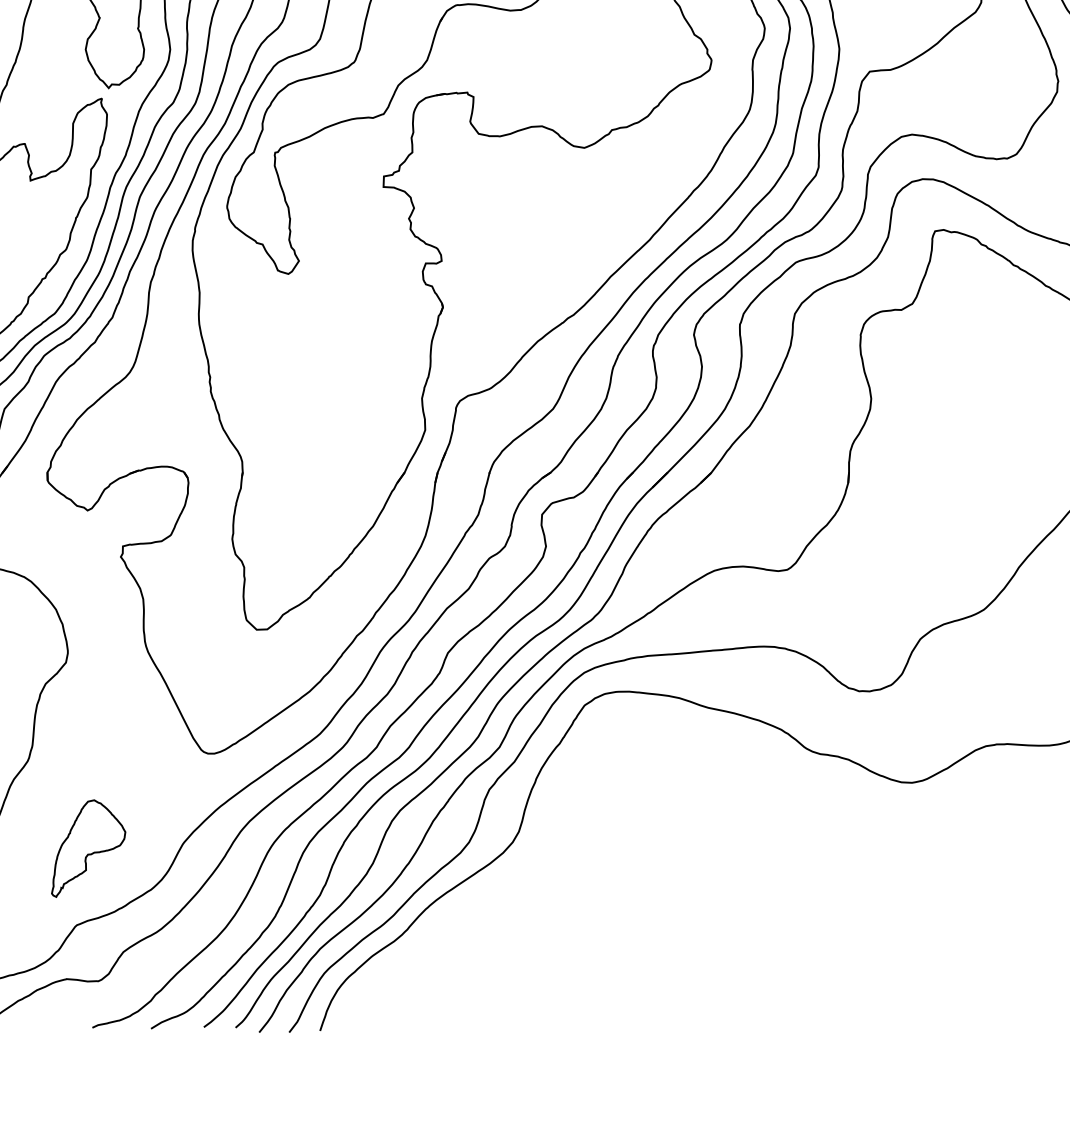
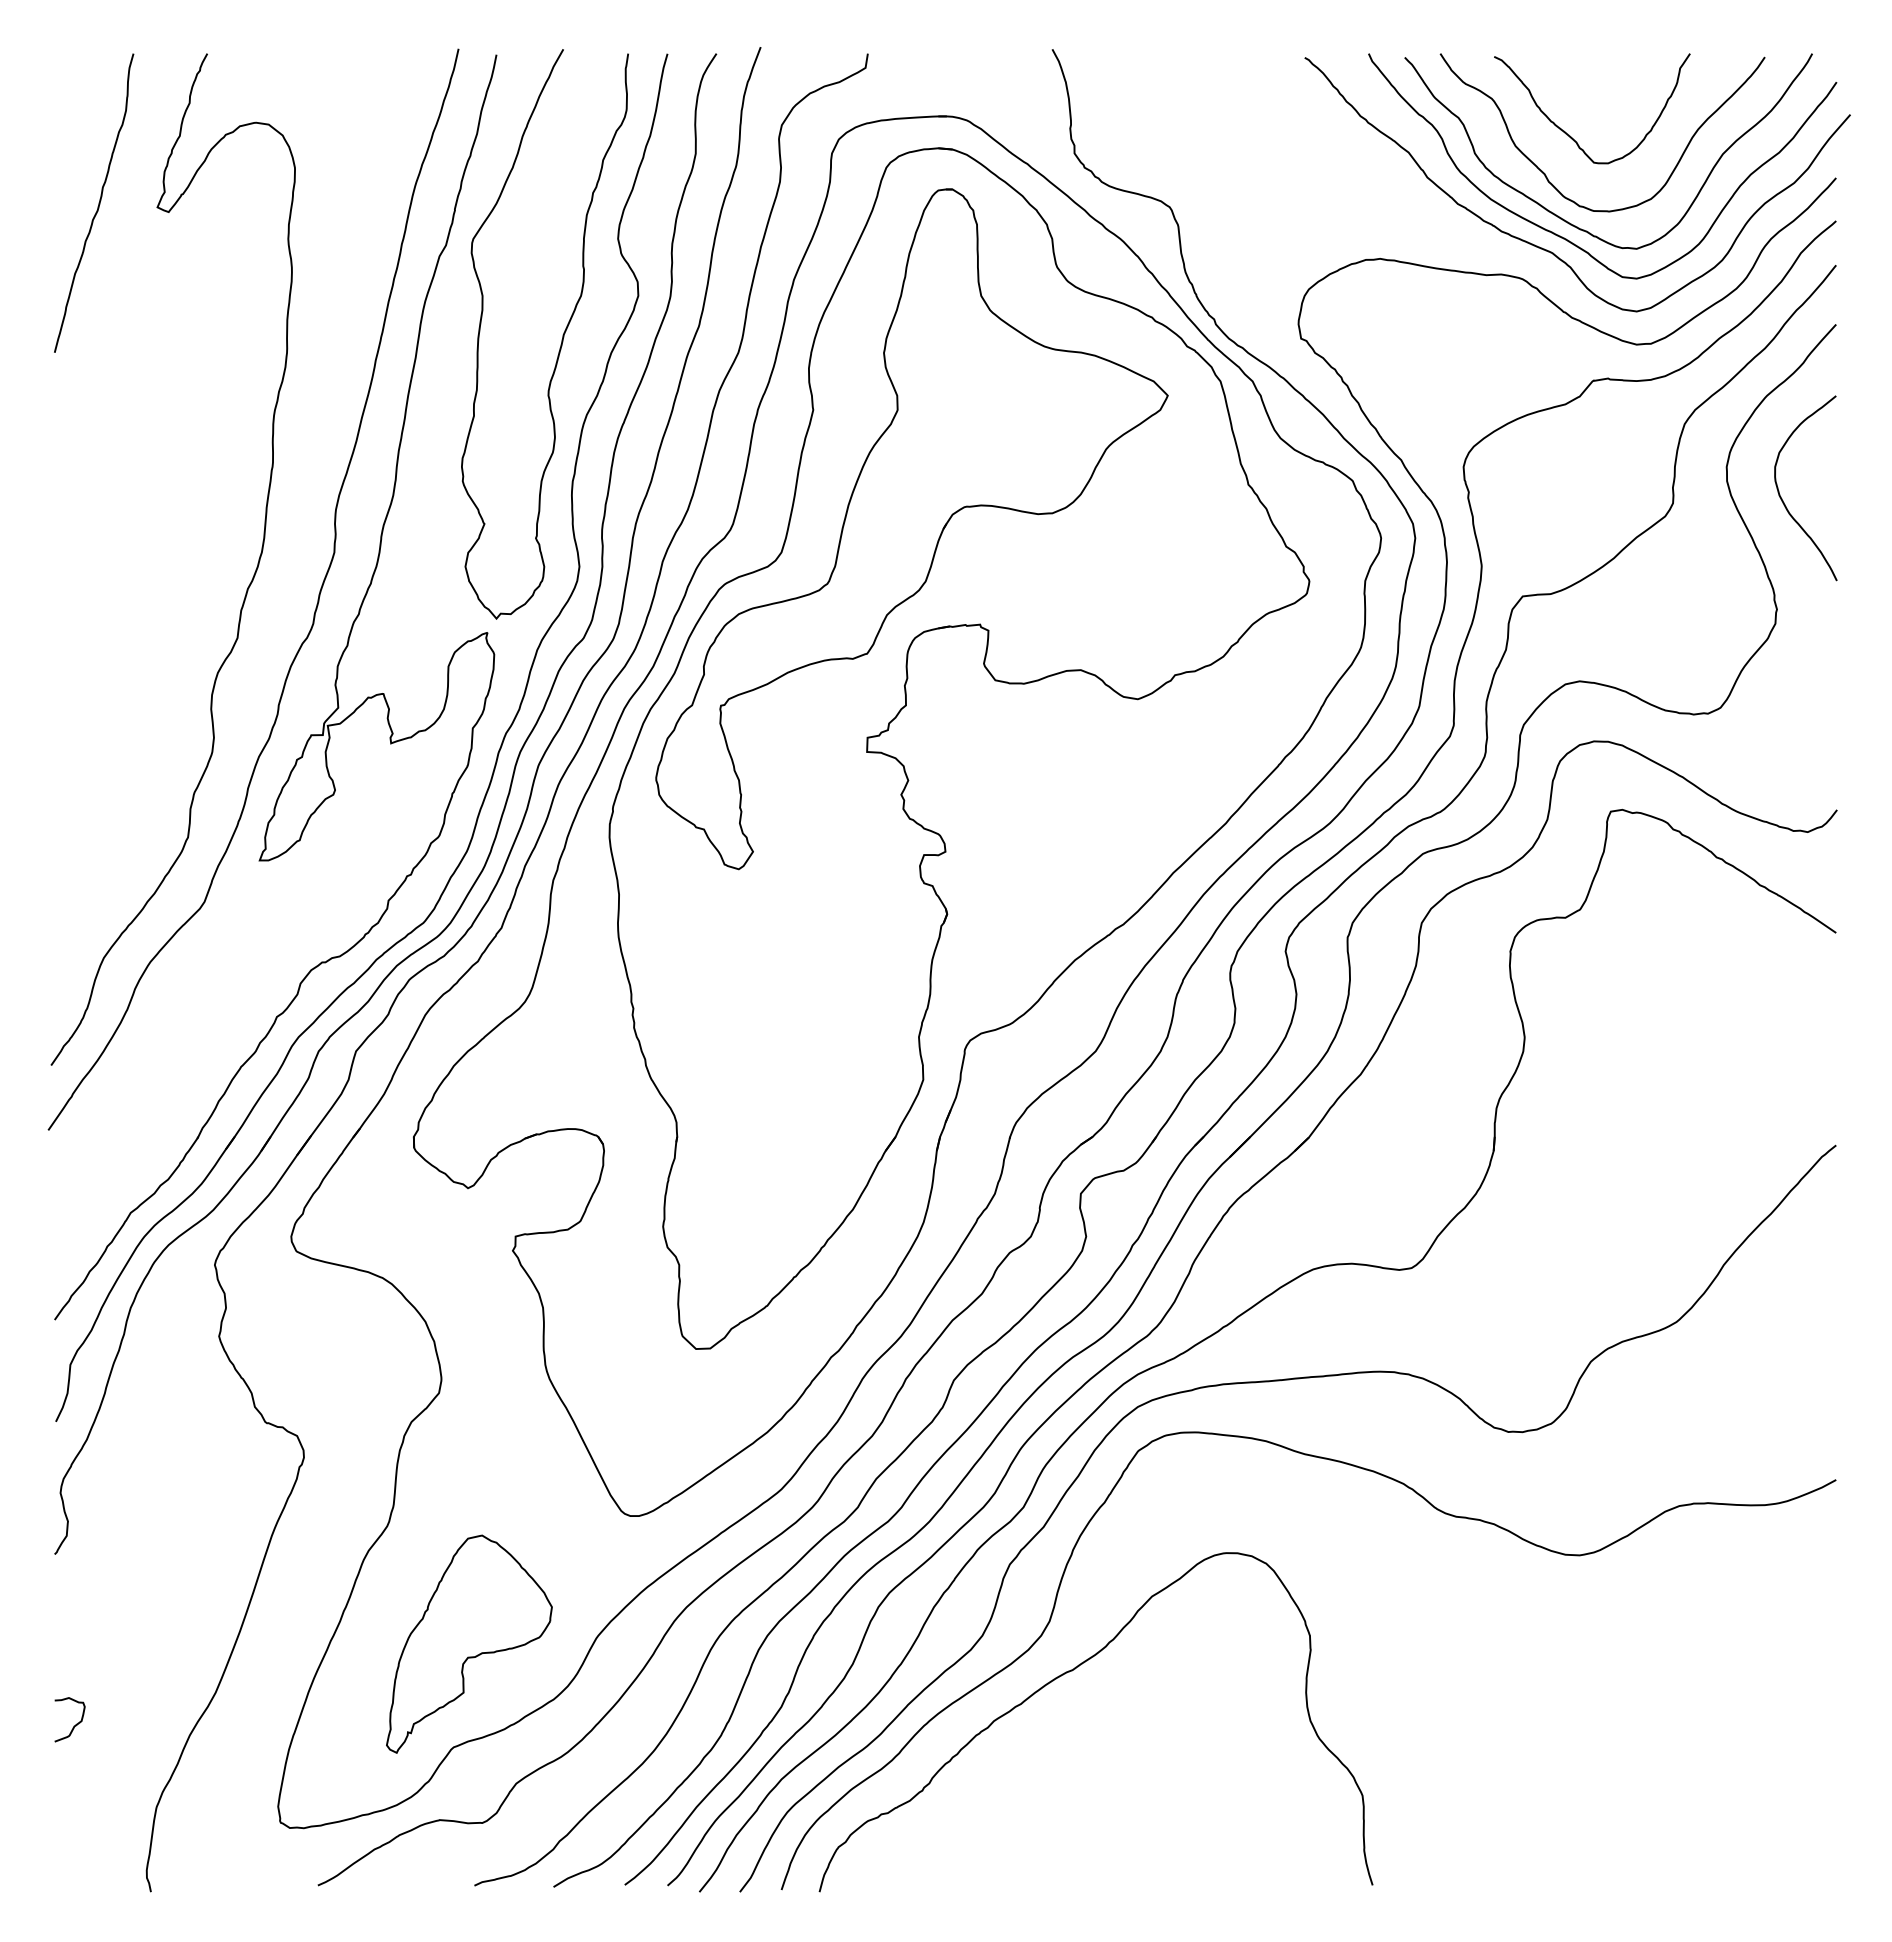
part: (88, 848) -> (469, 1643), size x1.67
curve: (535, 868) -> (1072, 1671), added

